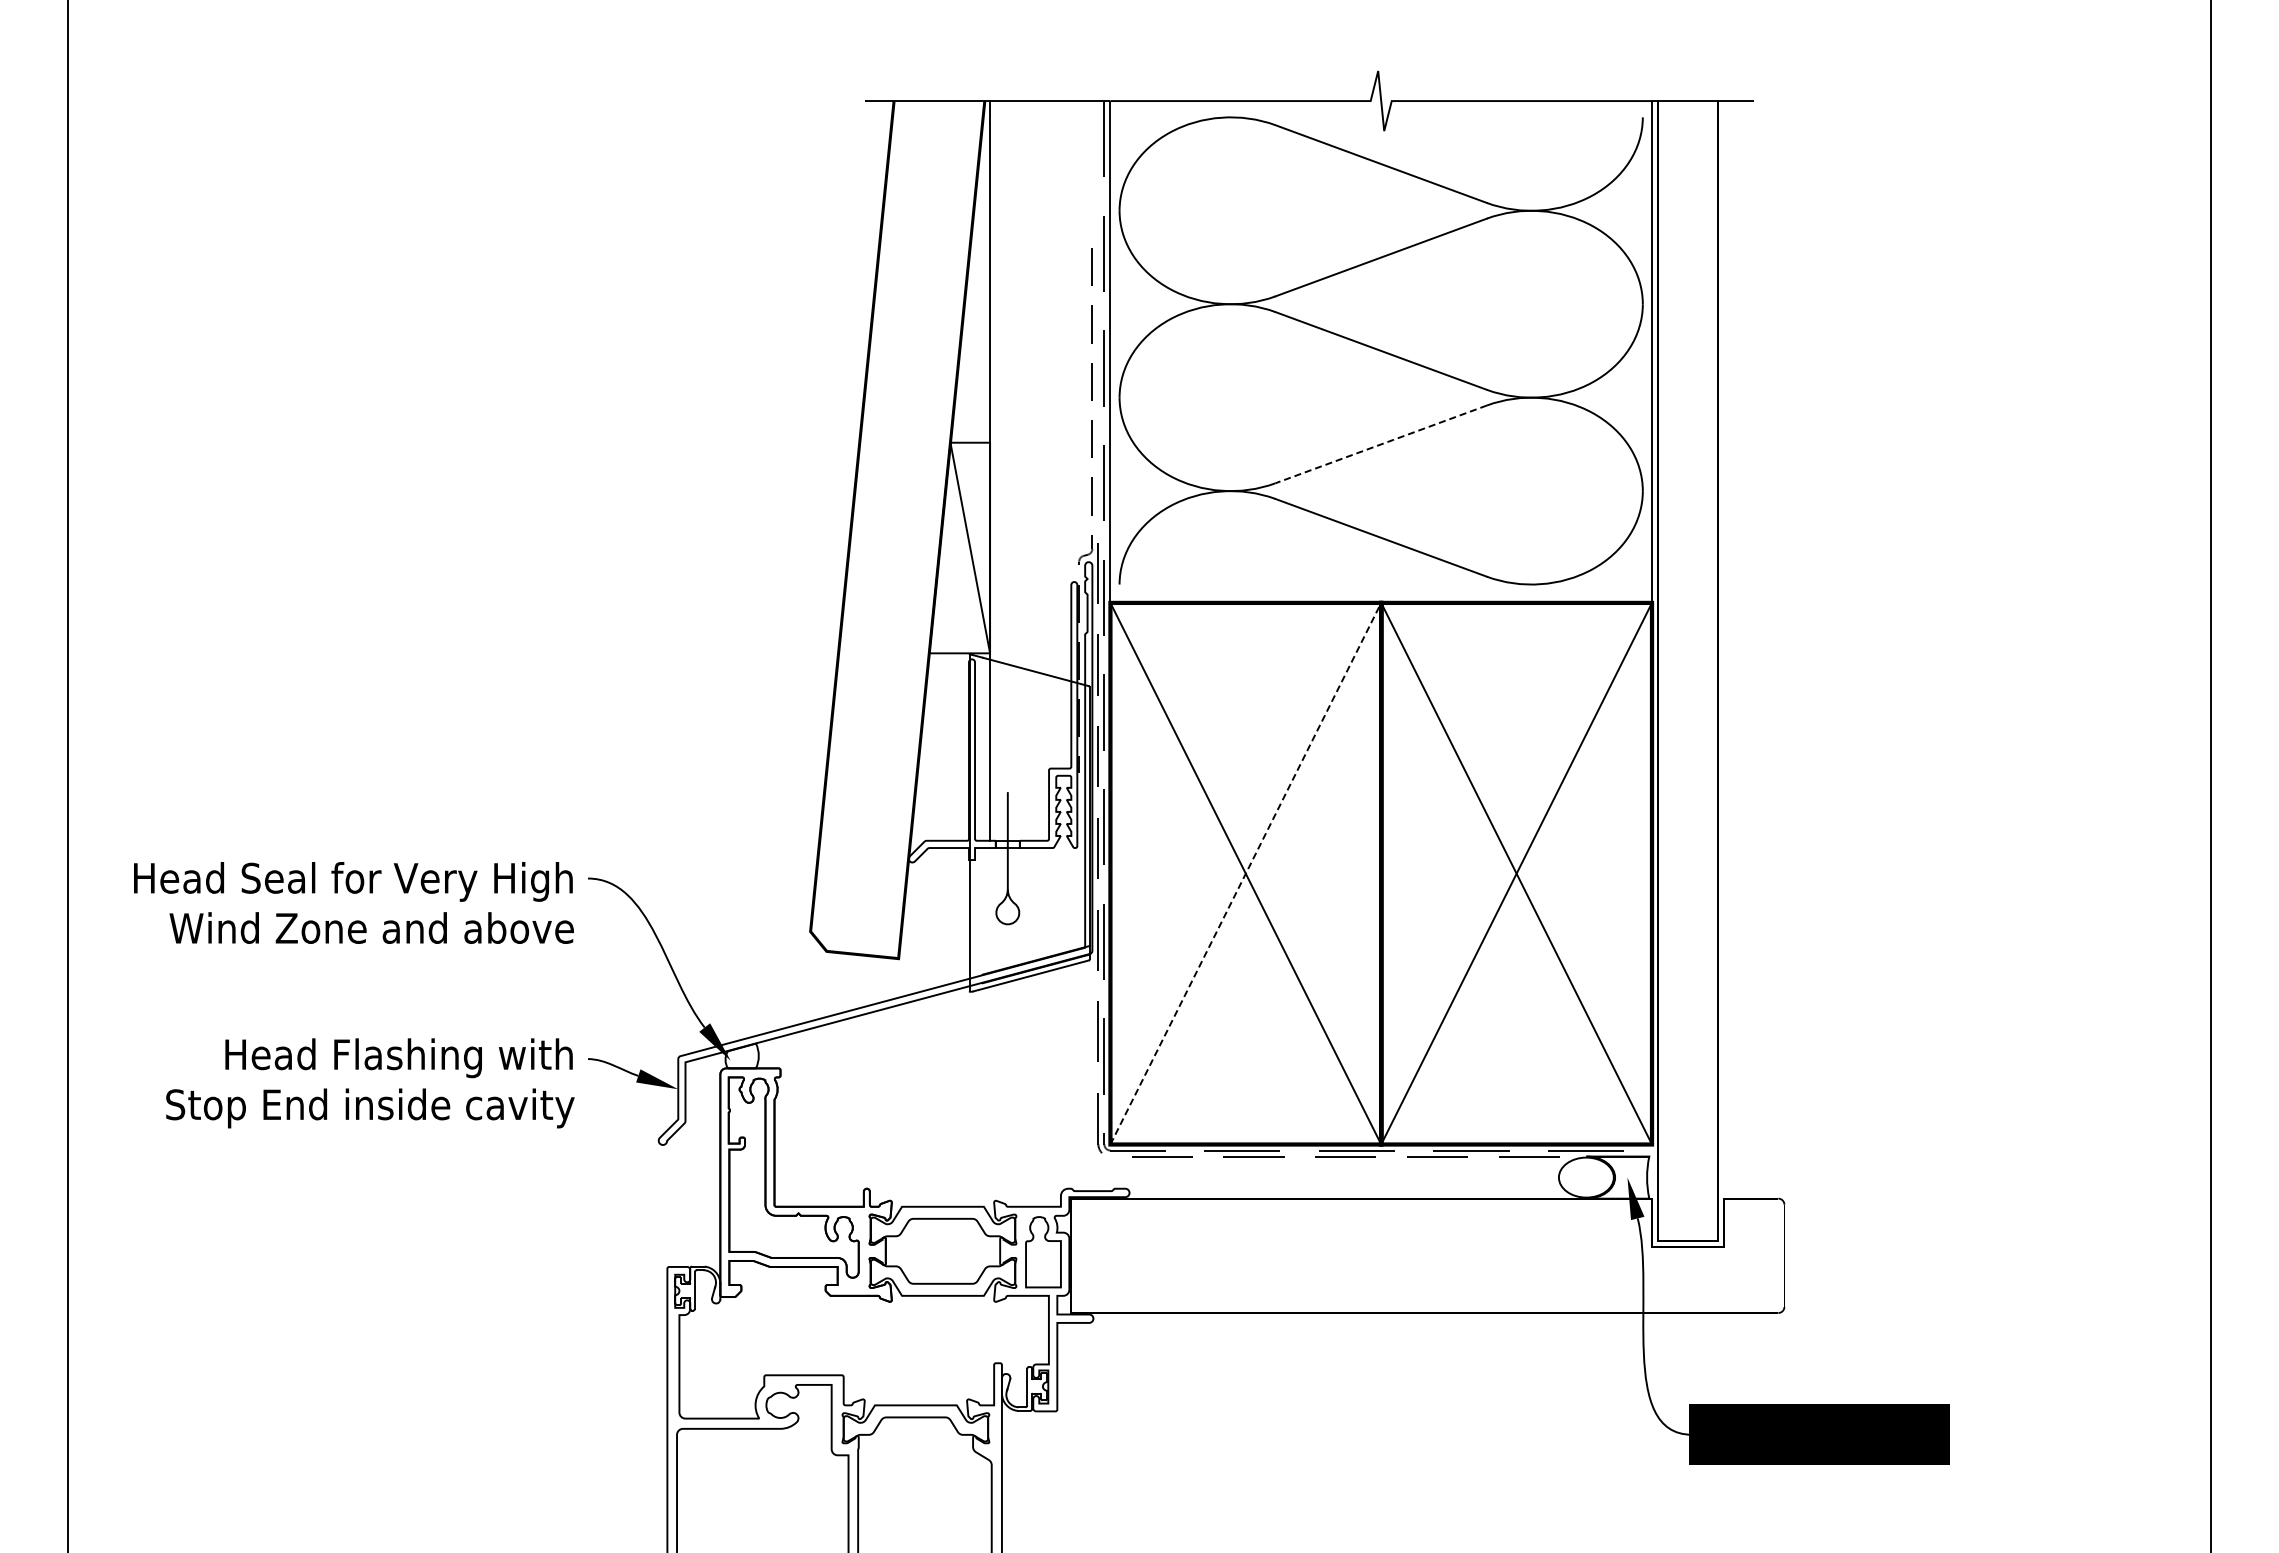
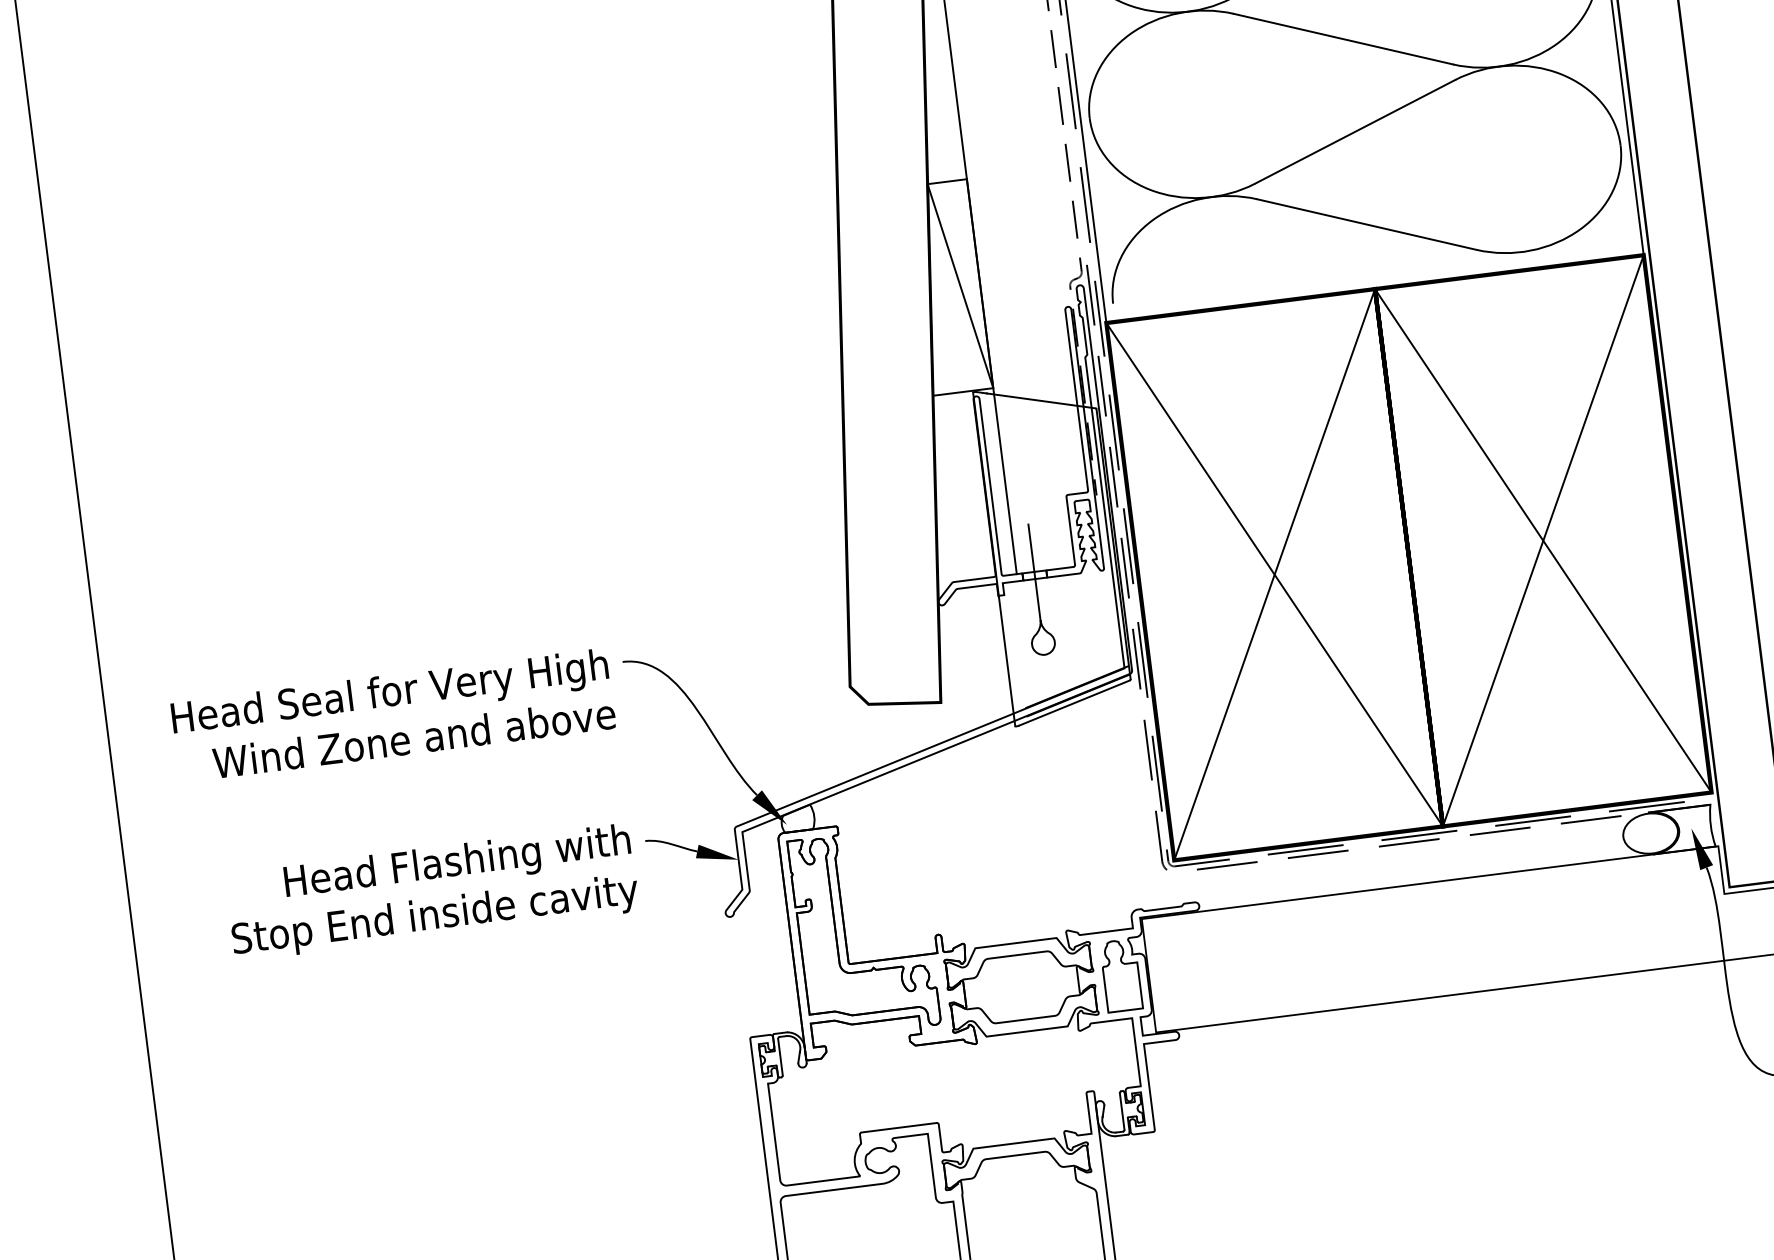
line: (1381, 444) -> (1355, 131), dashed -> solid
line: (1245, 873) -> (1274, 574), dashed -> solid

